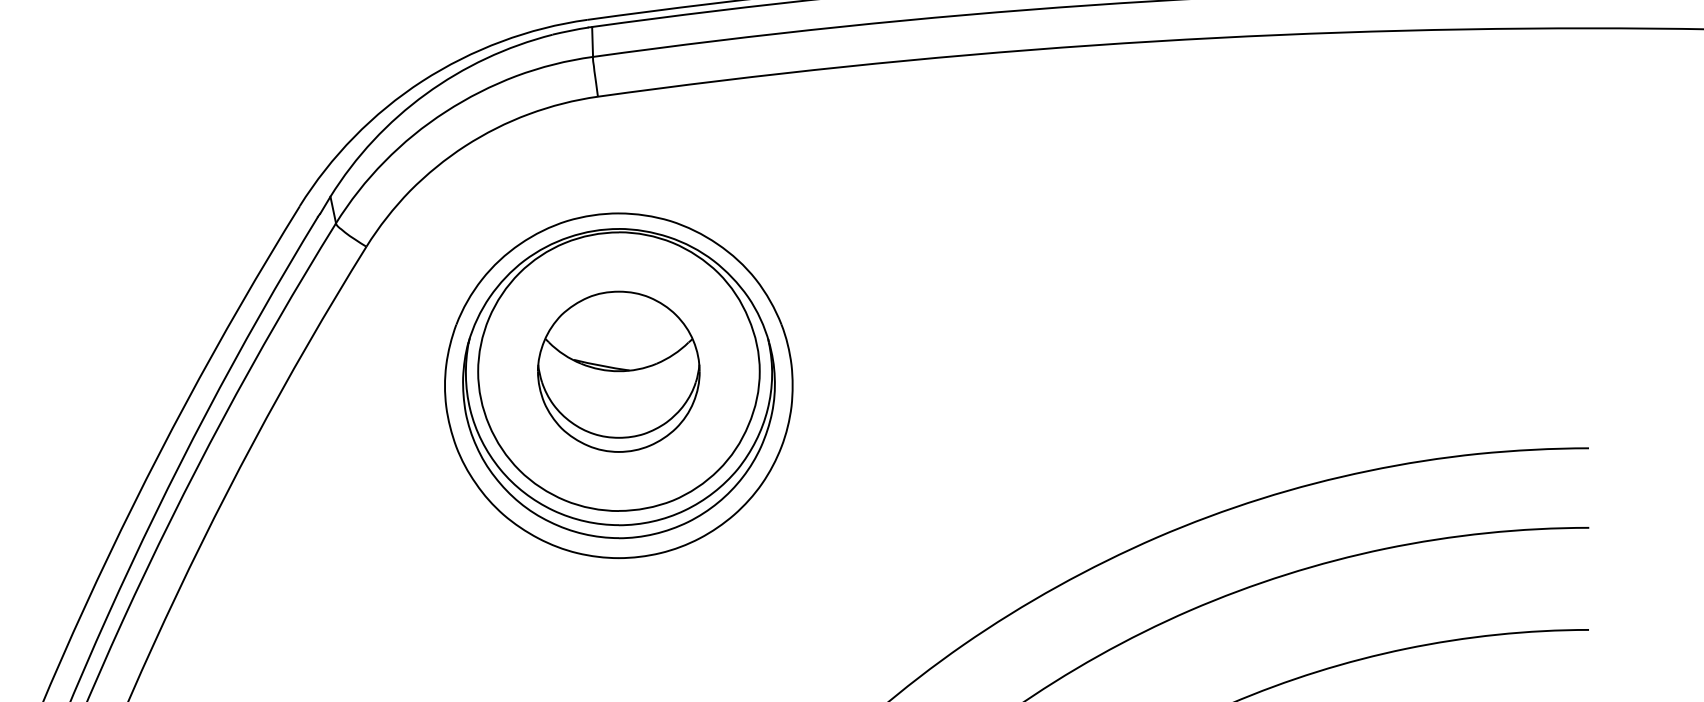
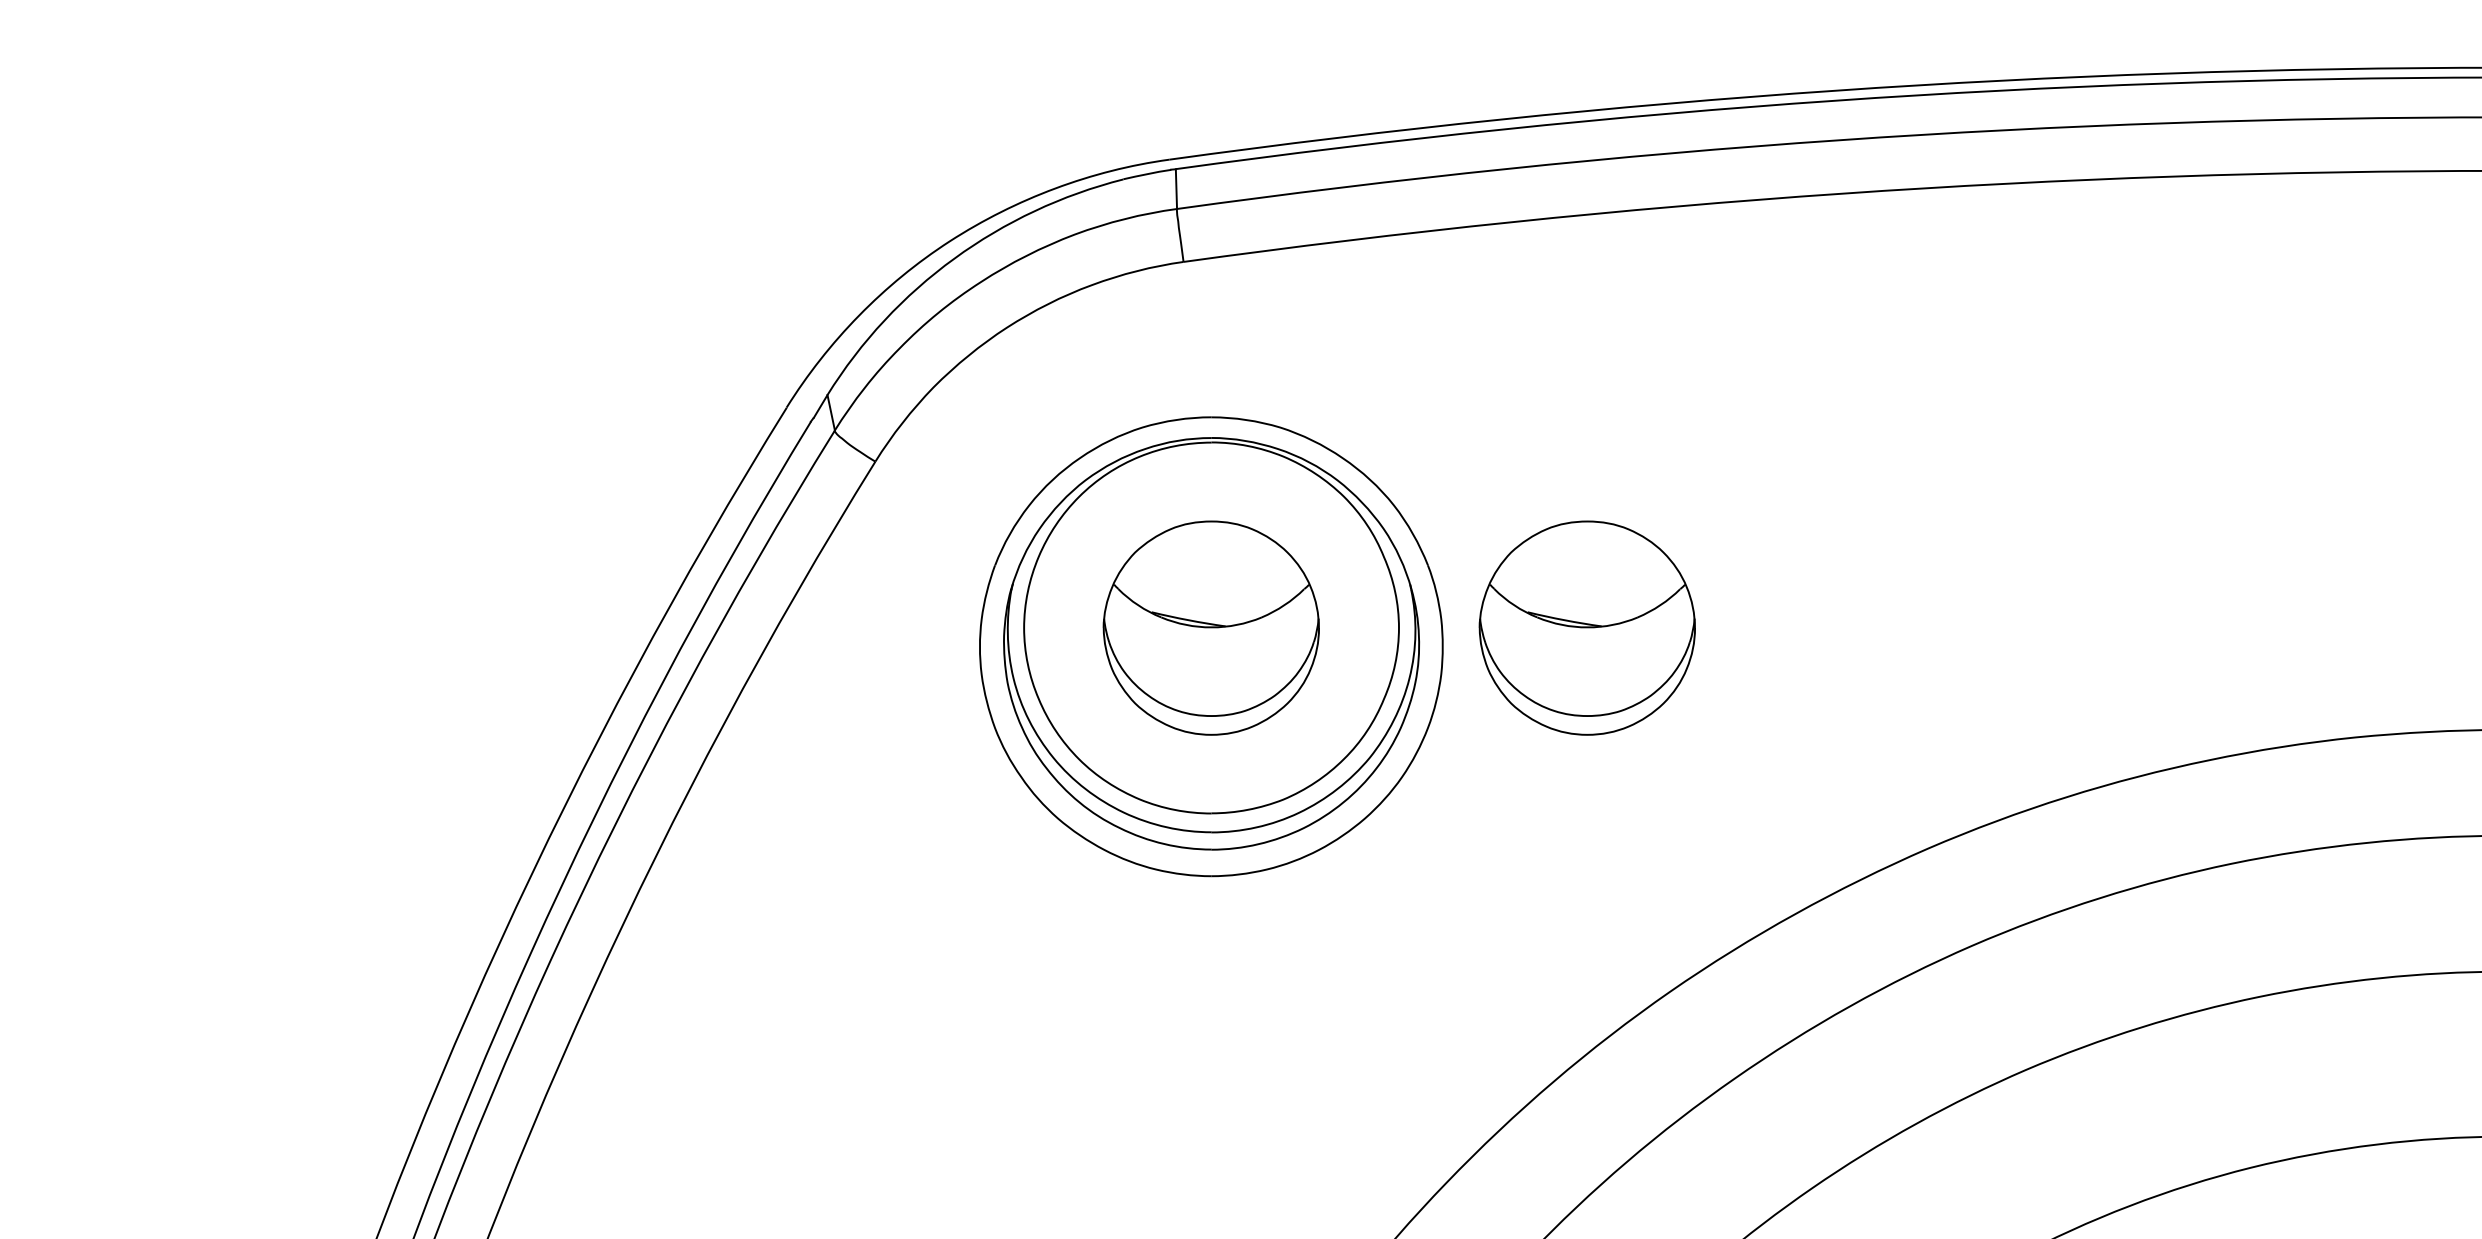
part: (900, 371) -> (1586, 627), added

